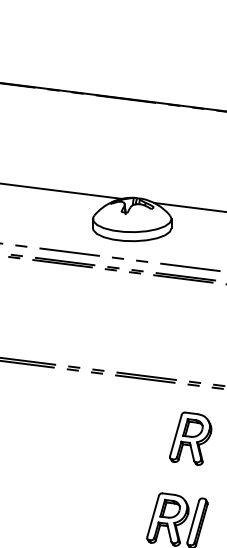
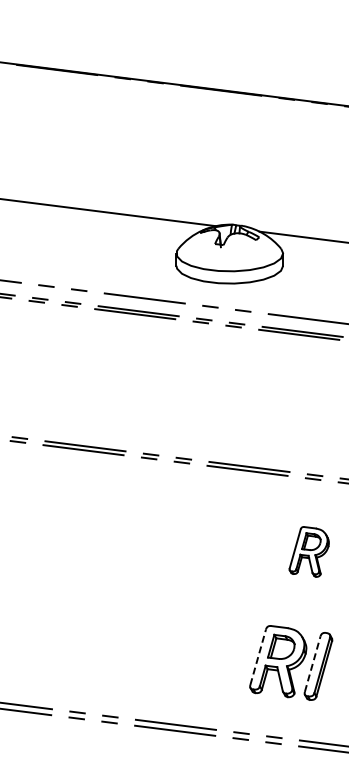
part: (190, 438) -> (309, 551), size x0.7
line: (153, 516) -> (258, 657), solid -> dashed
line: (193, 521) -> (312, 664), solid -> dashed

